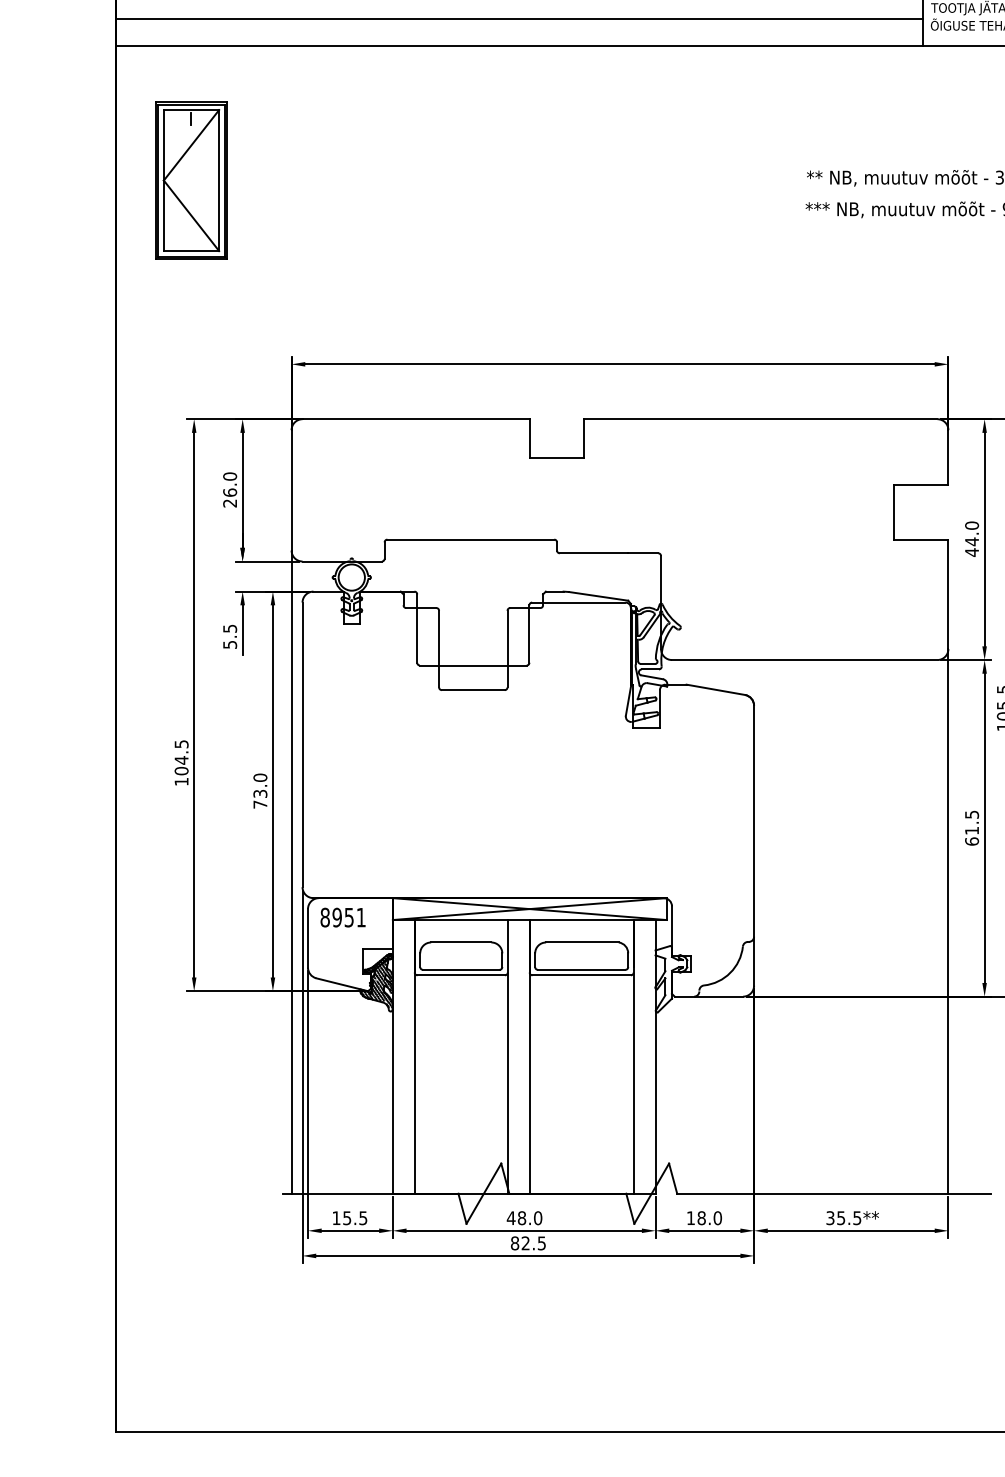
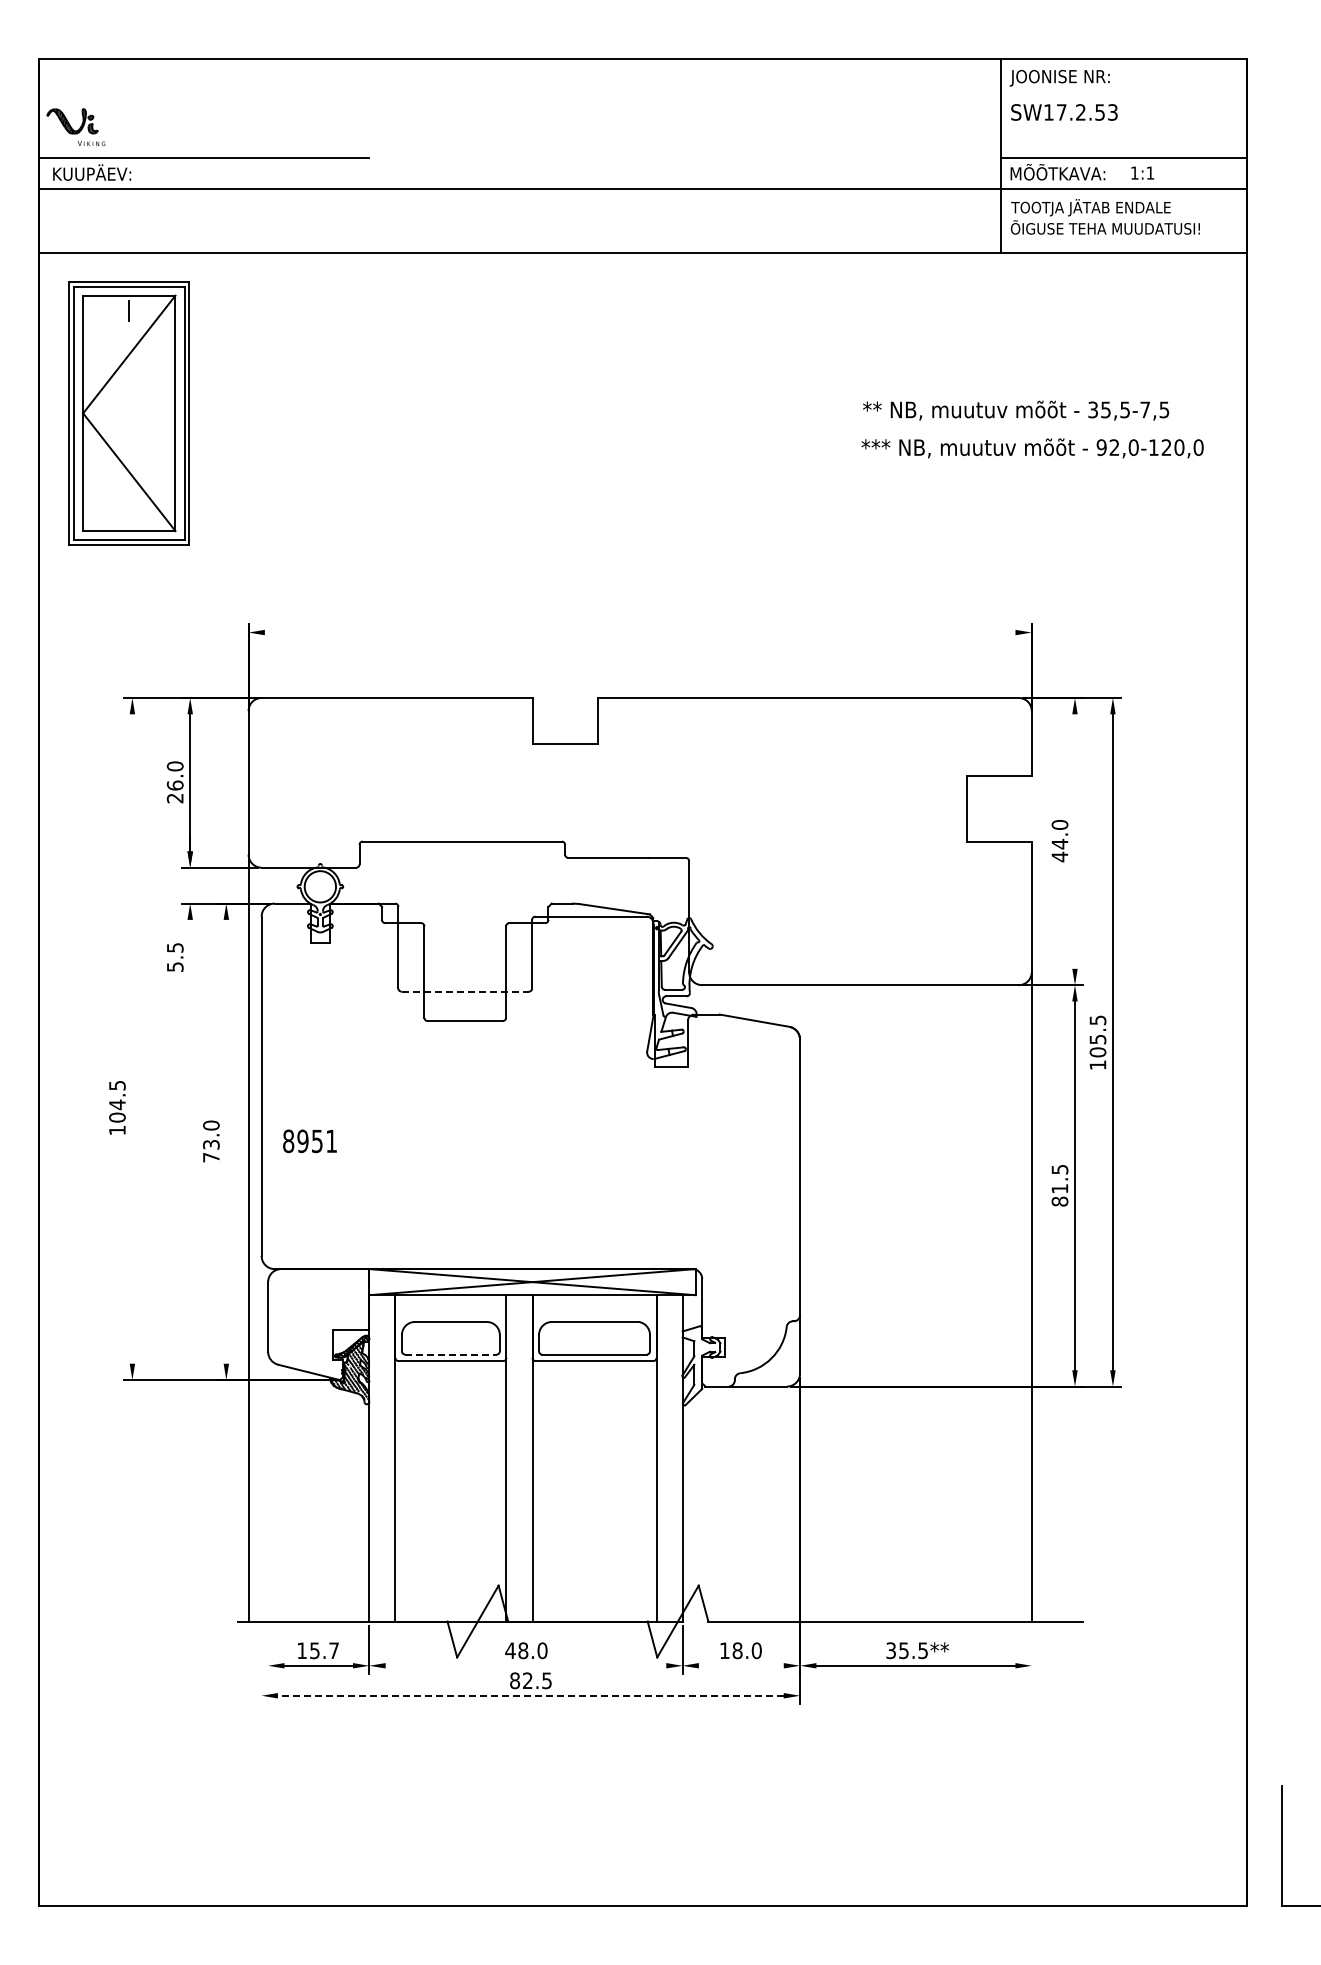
line: (518, 19) -> (519, 221), removed
part: (190, 180) -> (128, 413), size x1.4
line: (619, 364) -> (639, 632), removed
line: (985, 539) -> (1075, 841), removed
line: (242, 630) -> (190, 949), removed
line: (473, 665) -> (465, 991), solid -> dashed
line: (194, 704) -> (132, 1038), removed
line: (273, 791) -> (226, 1141), removed
text: (971, 841) -> (1059, 1201), 61.5 -> 81.5
text: (342, 917) -> (309, 1141), moved
line: (460, 969) -> (450, 1354), solid -> dashed
line: (302, 1076) -> (261, 1481), removed
line: (308, 1103) -> (268, 1514), removed
text: (362, 1217) -> (333, 1650), 15.5 -> 15.7
line: (948, 1217) -> (1031, 1649), removed
line: (523, 1230) -> (525, 1665), removed
line: (704, 1230) -> (740, 1665), removed
line: (528, 1255) -> (530, 1695), solid -> dashed

